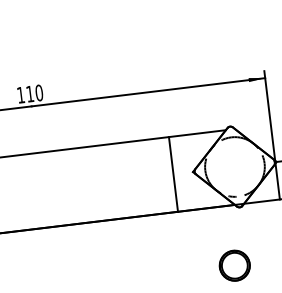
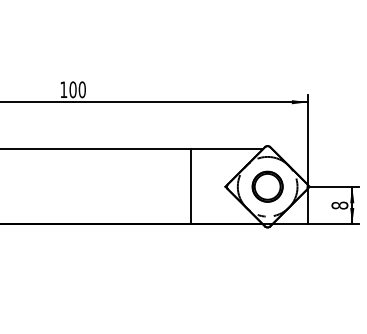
text: (29, 93) -> (72, 89), 110 -> 100
line: (173, 174) -> (190, 186), moved
part: (234, 265) -> (267, 186), moved

